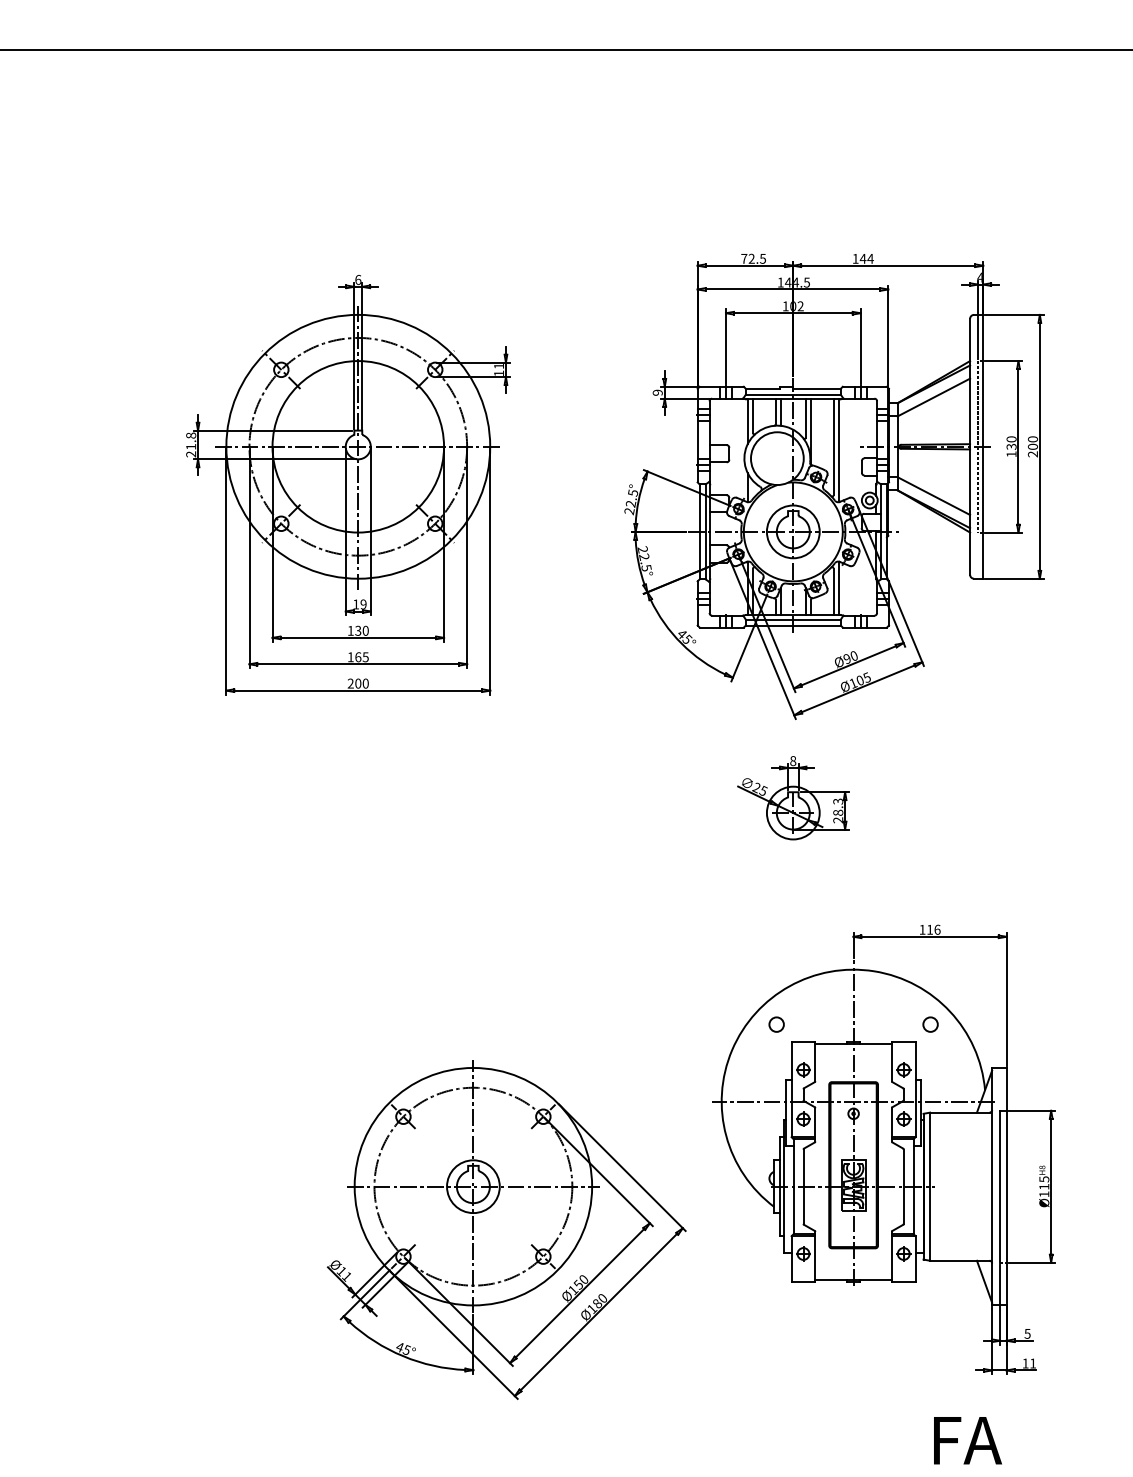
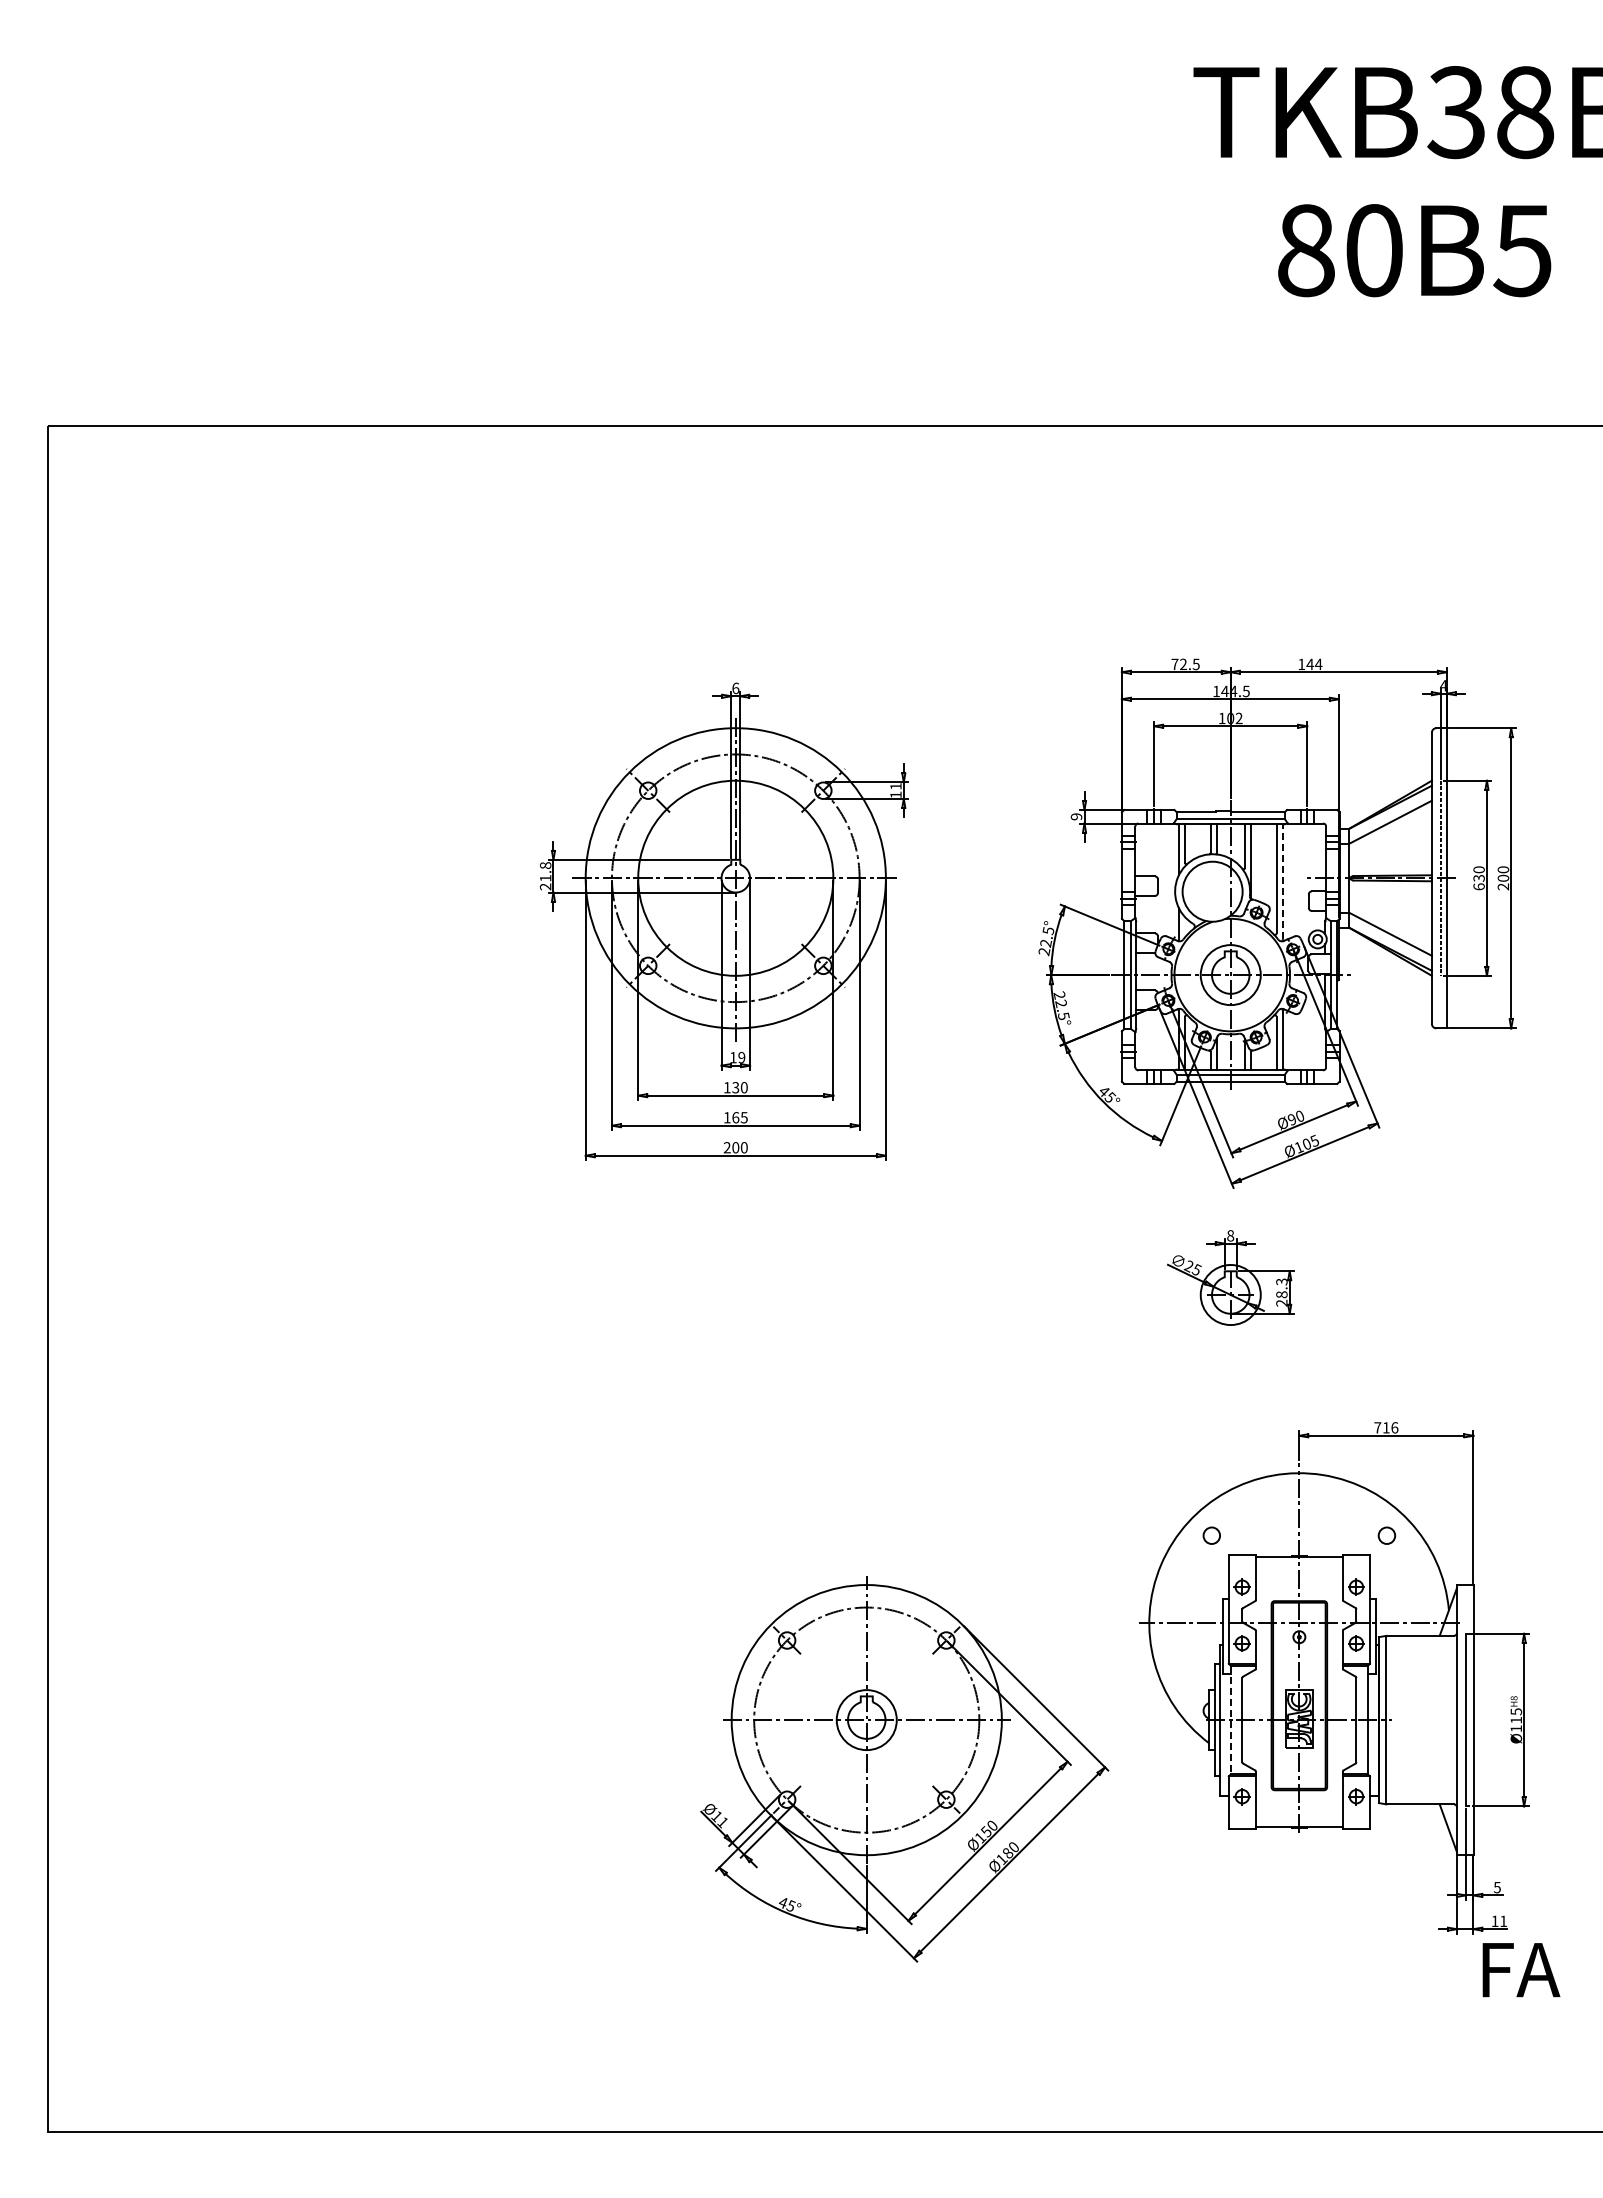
line: (838, 449) -> (1282, 881), solid -> dashed
text: (1011, 454) -> (1478, 886), 130 -> 630
text: (922, 929) -> (1377, 1427), 116 -> 716
line: (793, 1187) -> (1231, 1720), solid -> dashed
text: (967, 1441) -> (1521, 1970), moved

